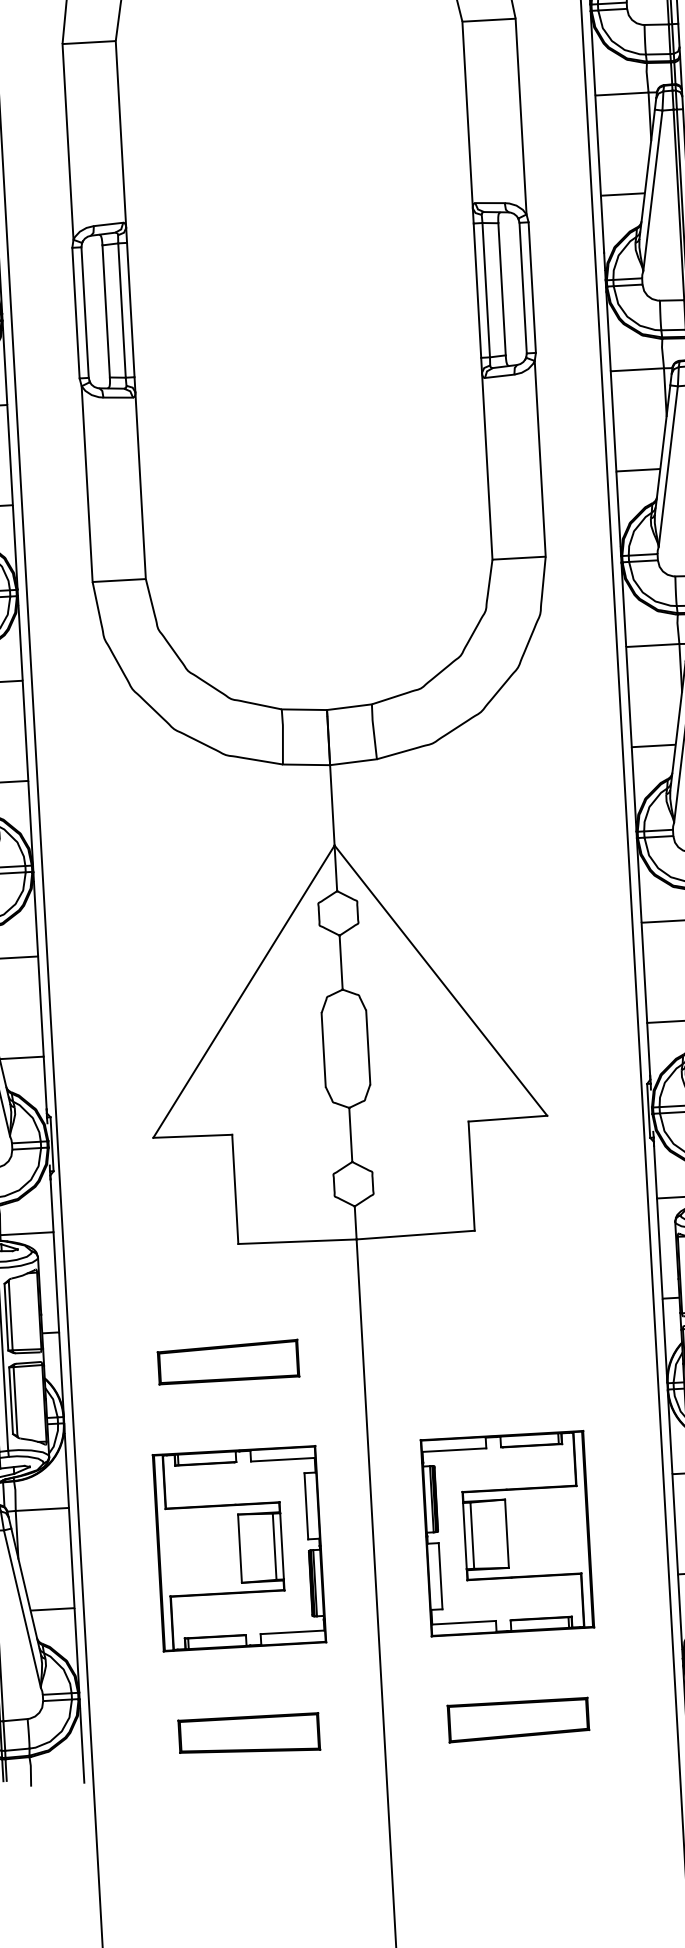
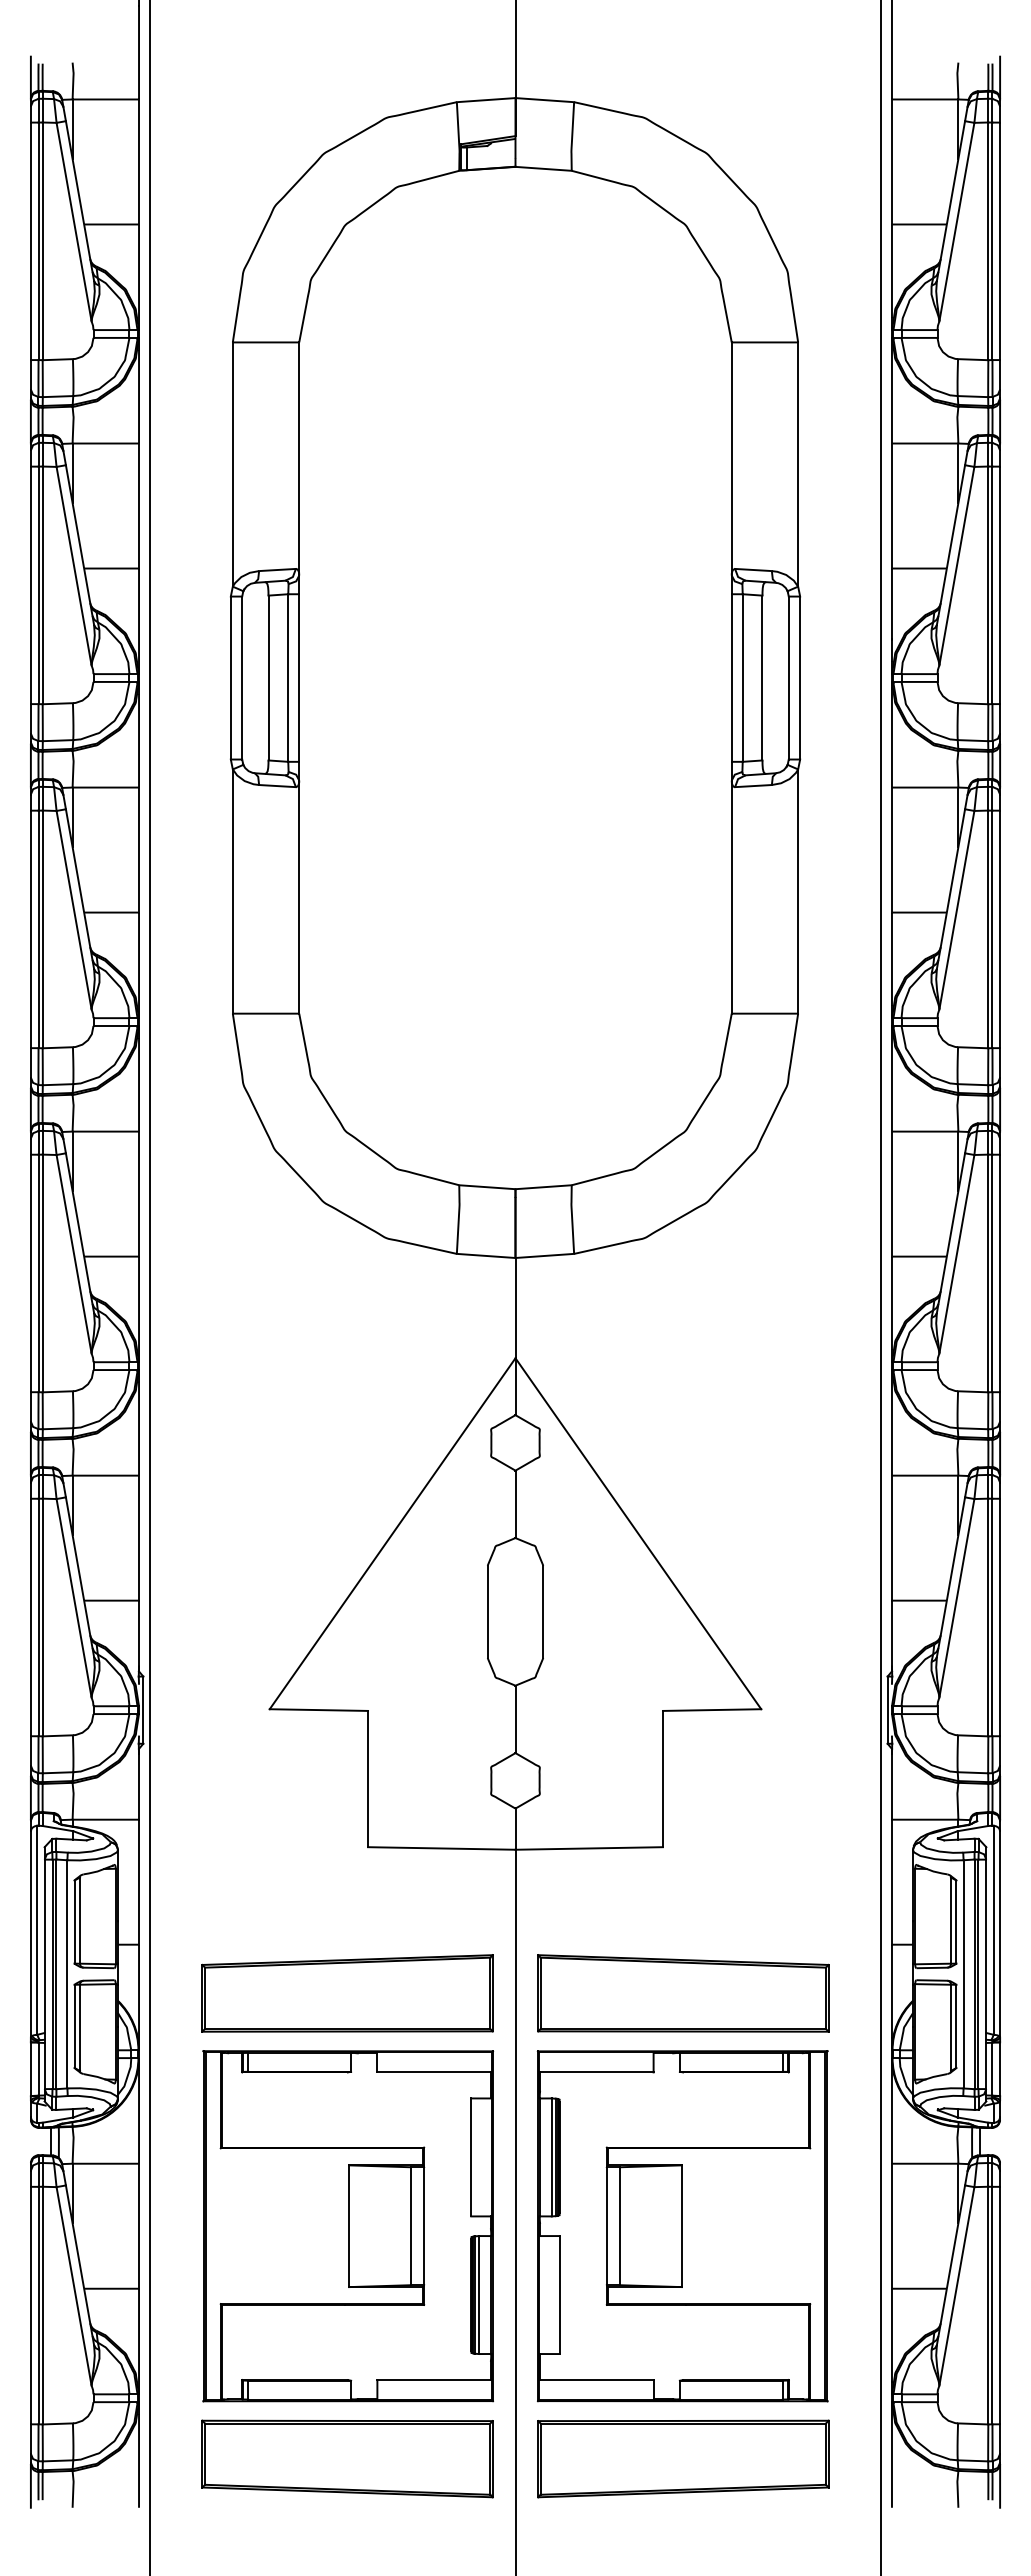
part: (497, 1347) -> (683, 1993), added
part: (228, 1362) -> (347, 1993), size x1.67
part: (507, 1533) -> (682, 2226), size x1.43
part: (239, 1548) -> (348, 2226), size x1.43
part: (518, 1719) -> (683, 2458), size x1.67
part: (249, 1734) -> (347, 2458), size x1.67

